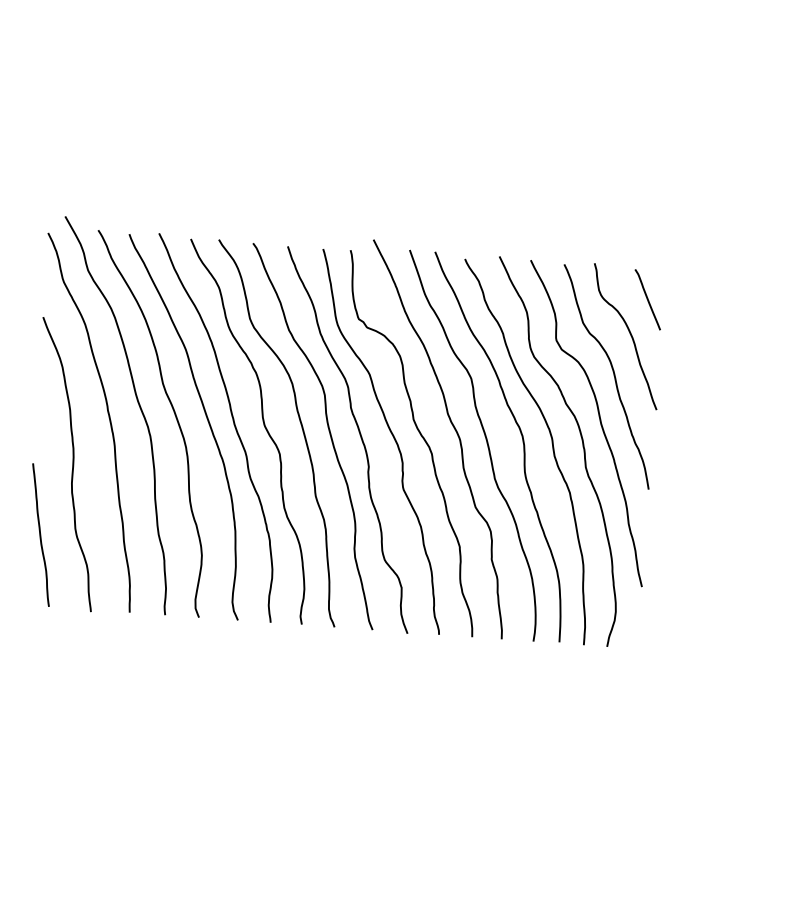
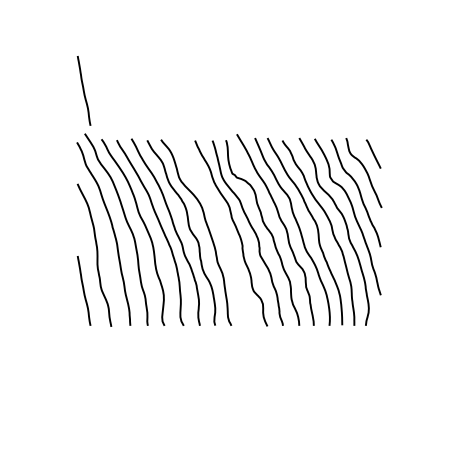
line: (68, 128) -> (83, 90), added
curve: (326, 428) -> (220, 228), removed

